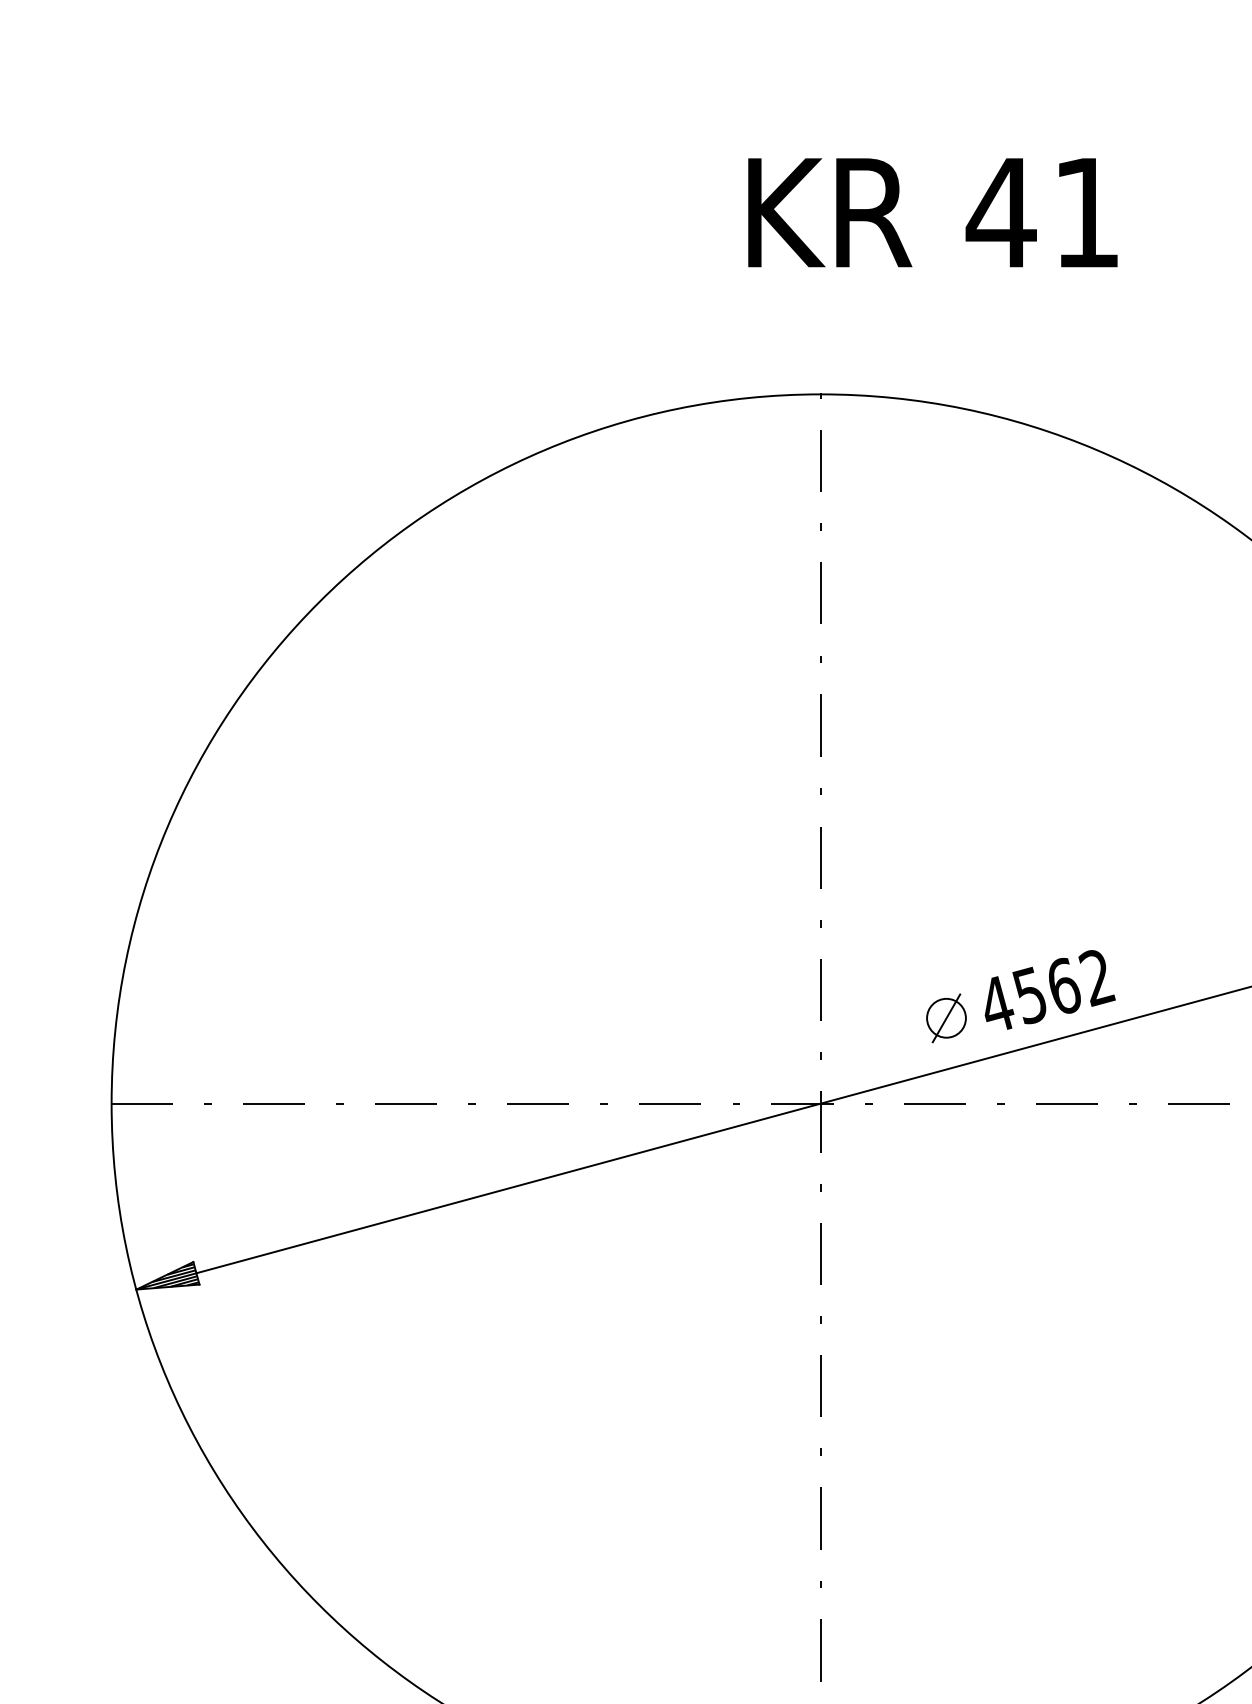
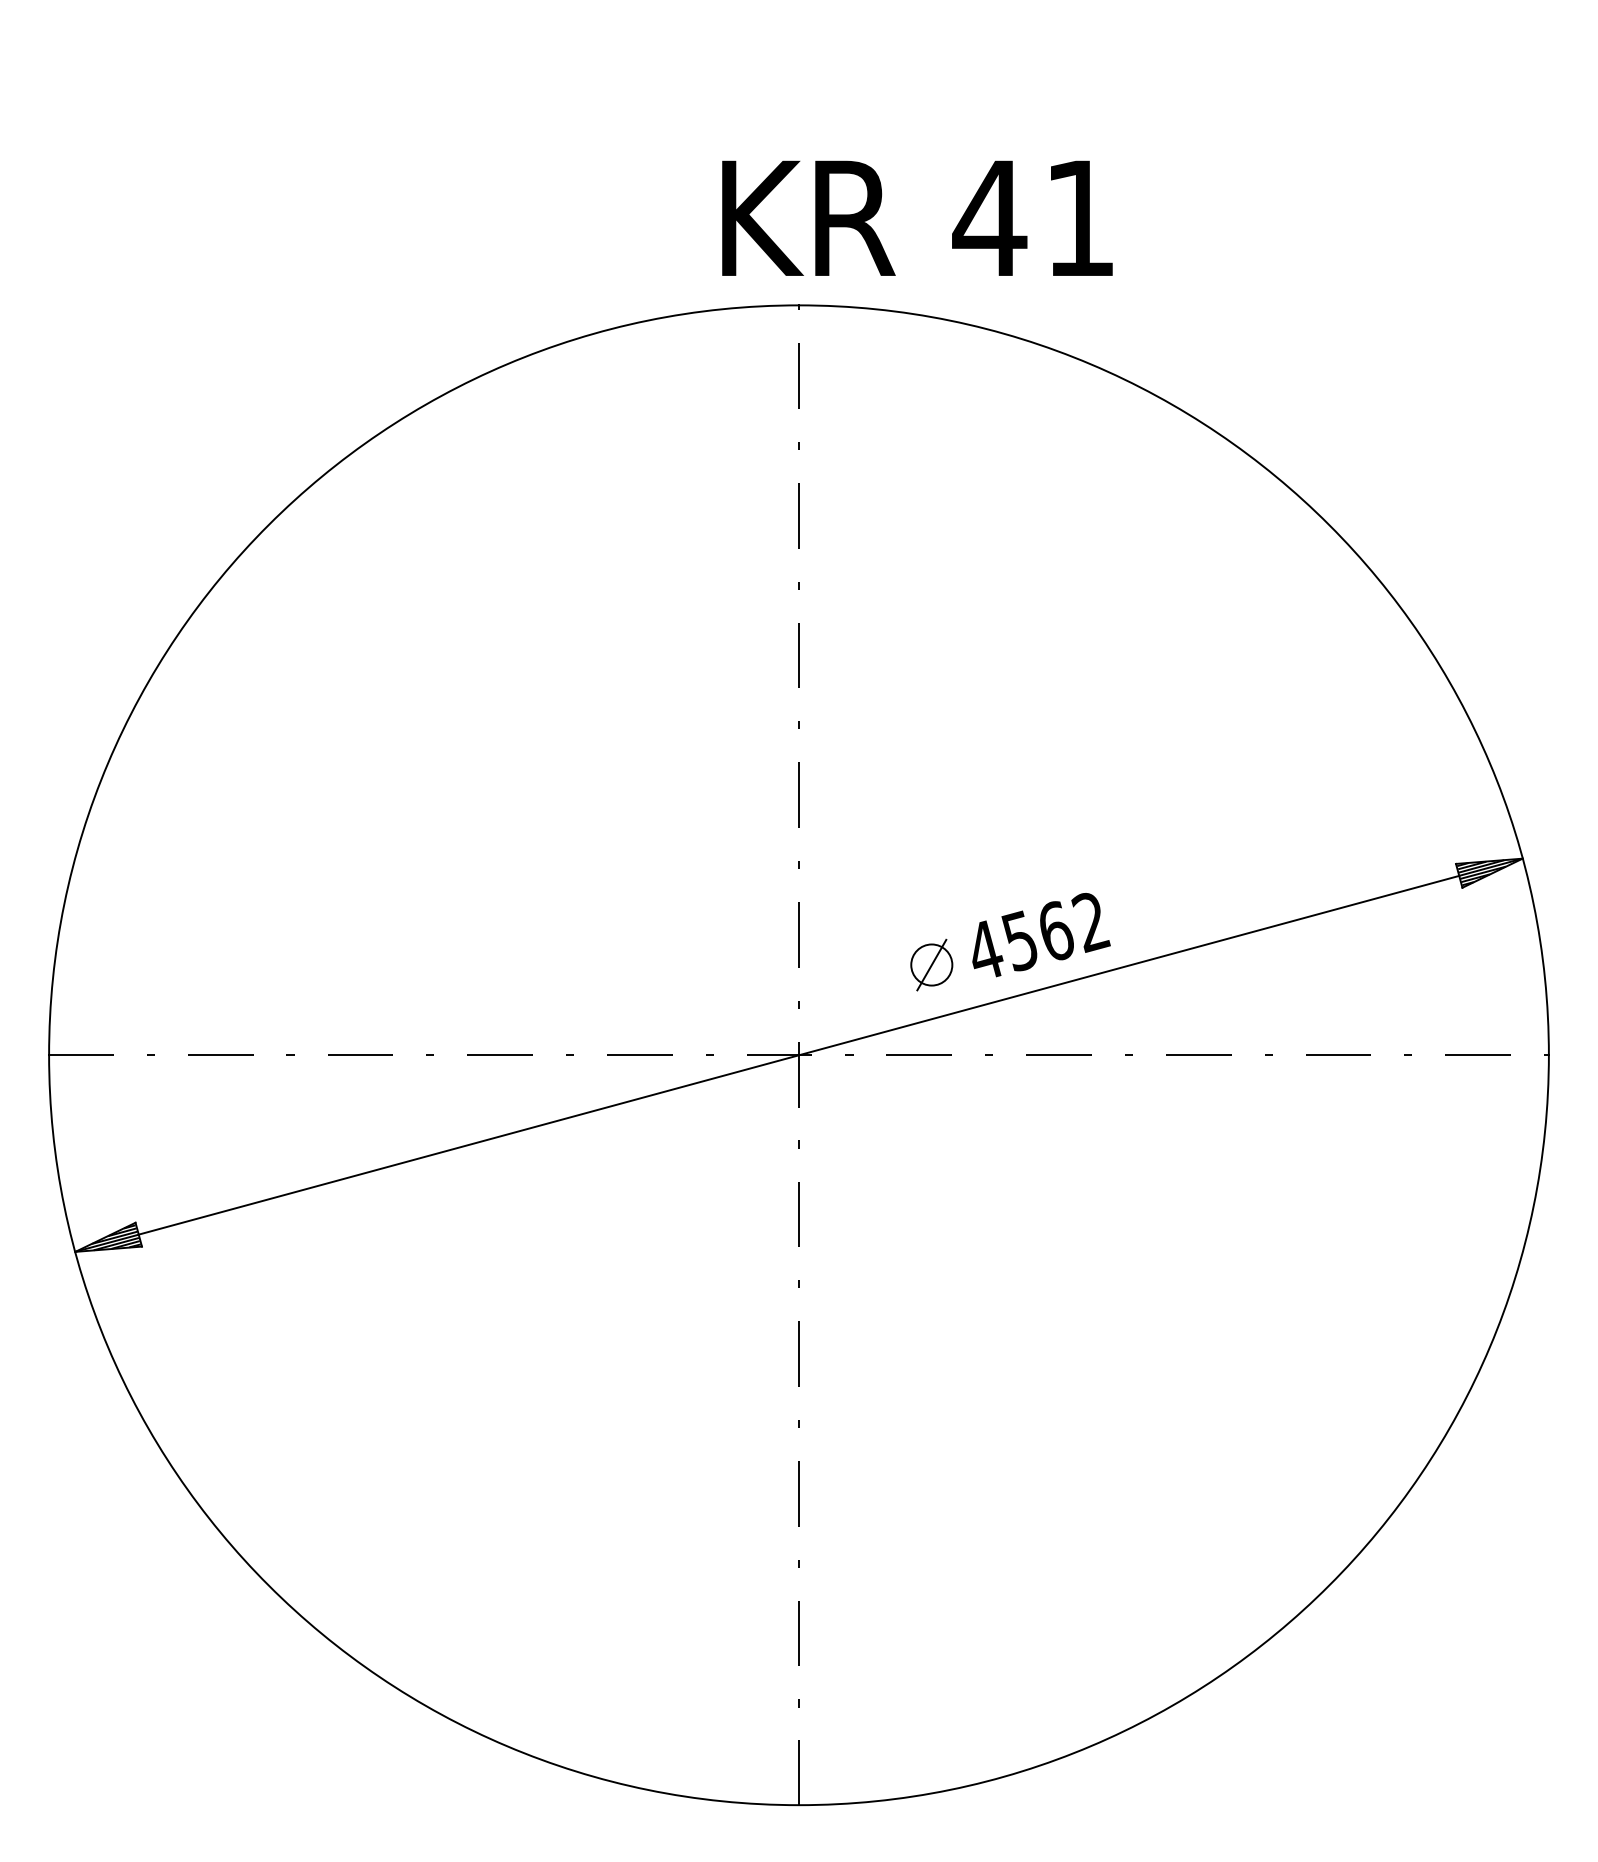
text: (932, 211) -> (917, 217), moved

